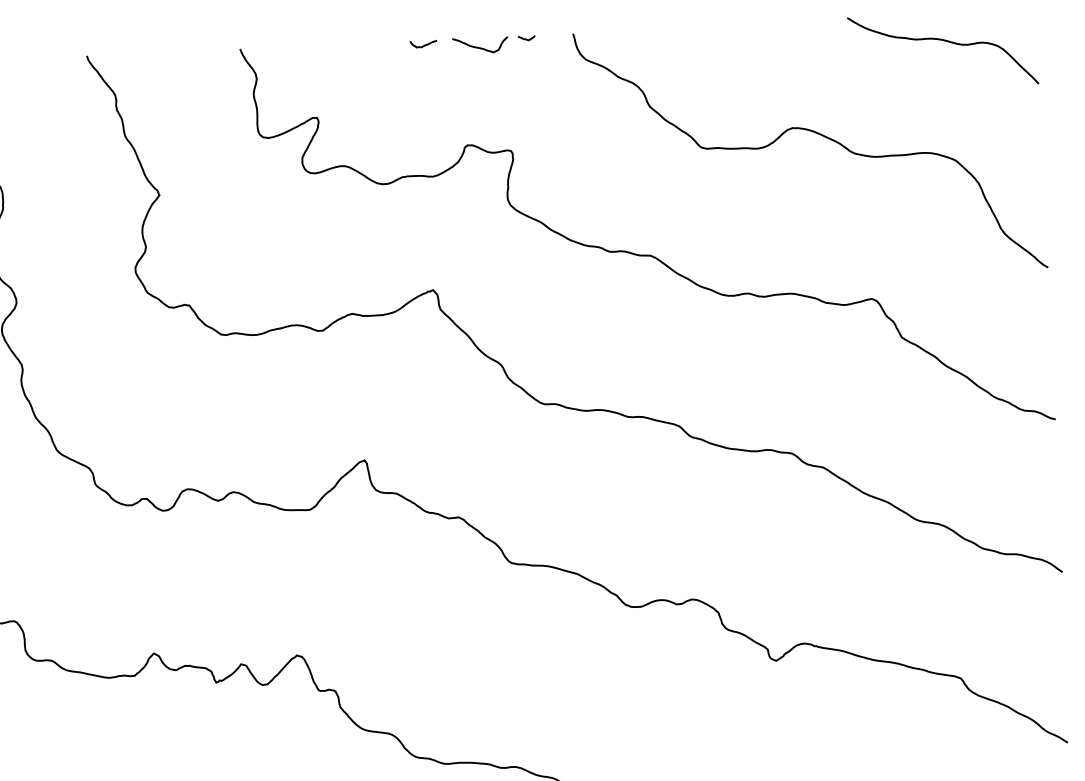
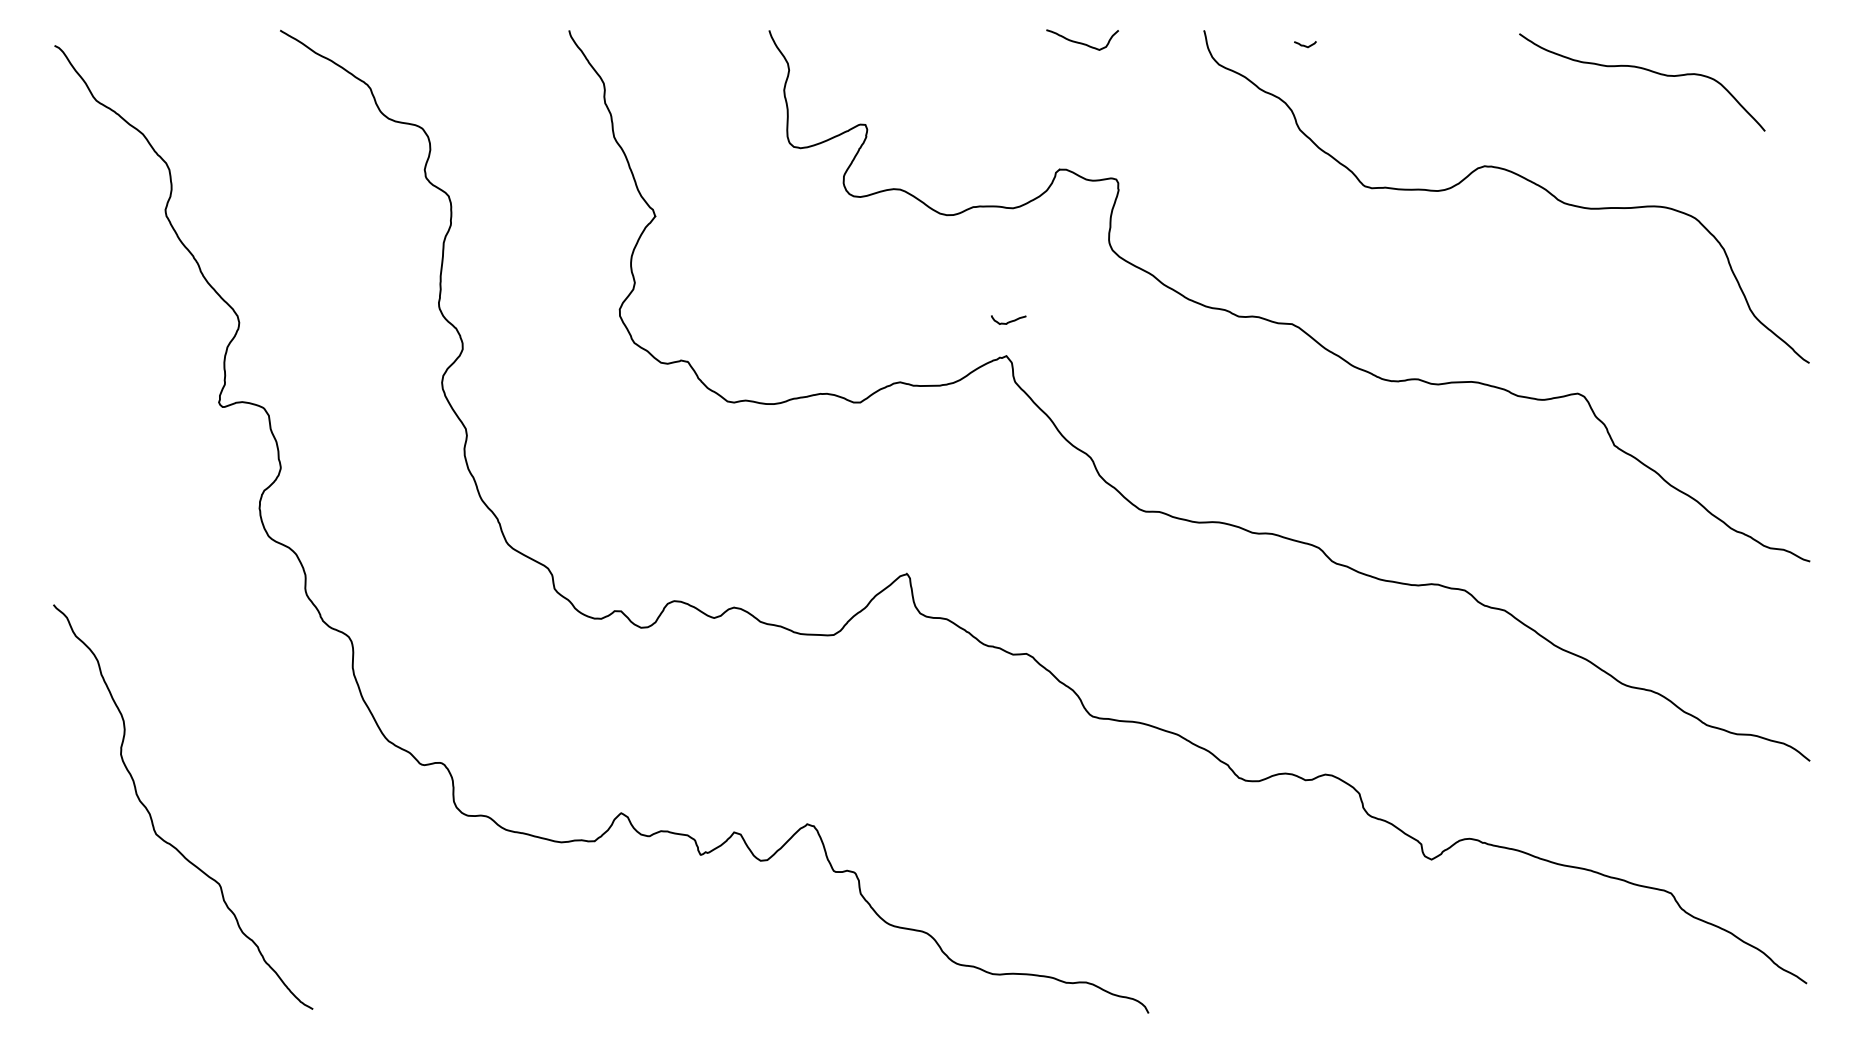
curve: (526, 39) -> (1305, 45), moved
curve: (945, 41) -> (1645, 70), moved
curve: (423, 45) -> (1008, 321), moved

